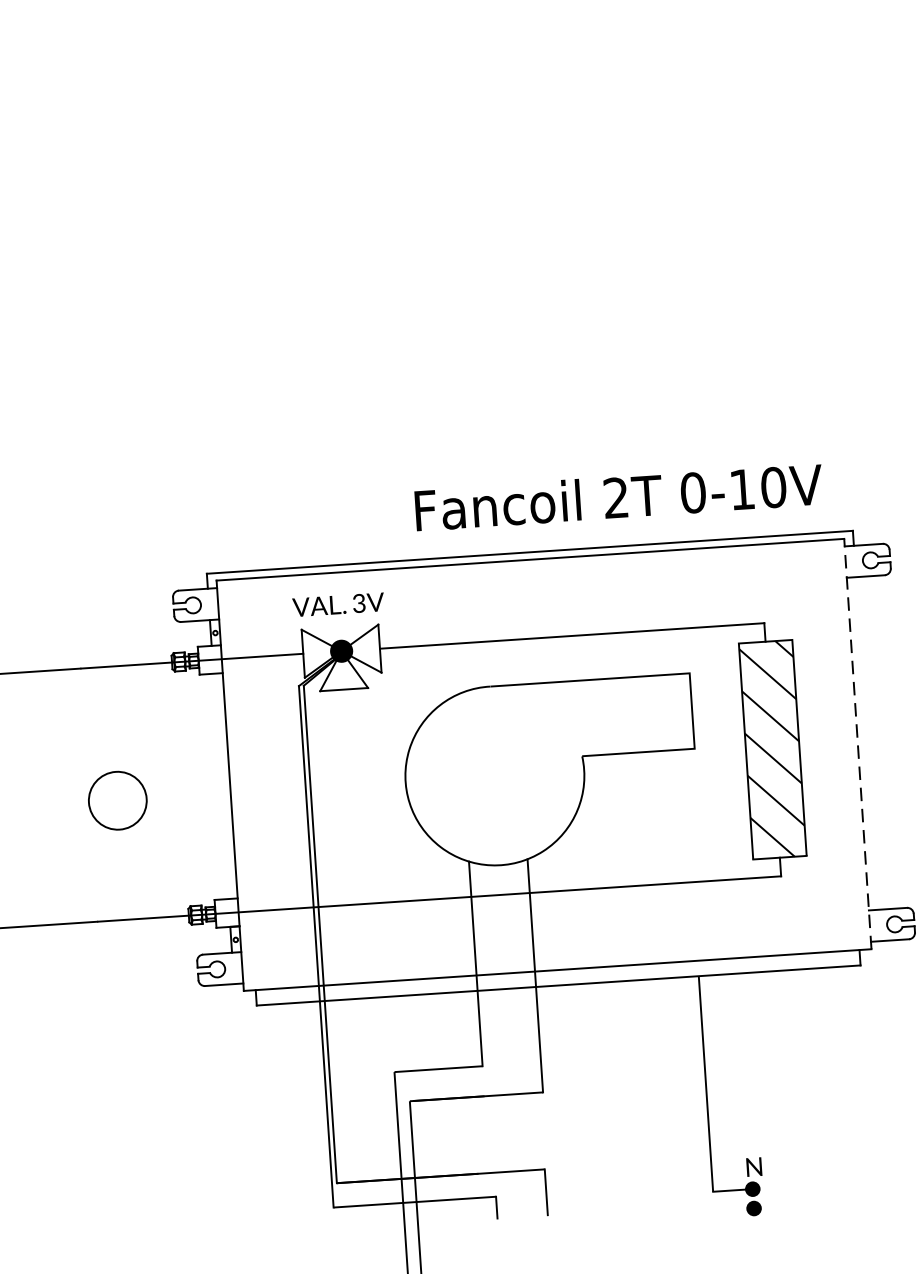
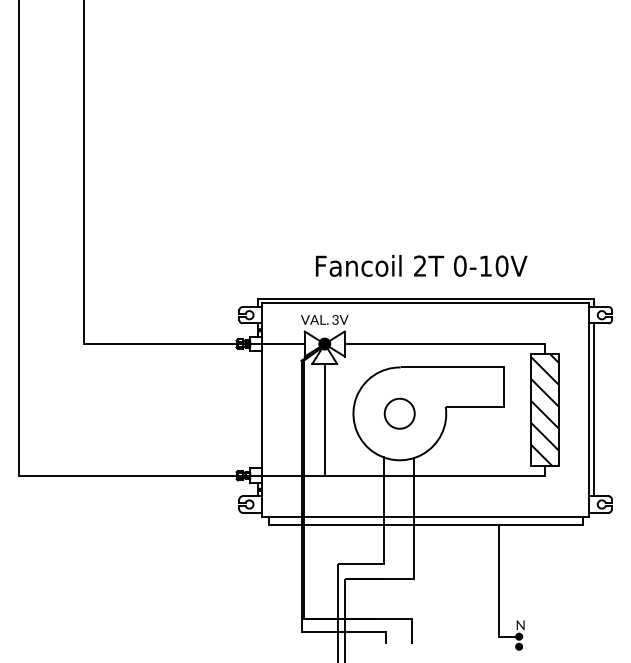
text: (618, 496) -> (421, 265), moved
line: (866, 742) -> (593, 409), added
line: (857, 743) -> (588, 409), dashed -> solid
line: (350, 796) -> (324, 419), added
circle: (117, 800) -> (399, 413), moved

